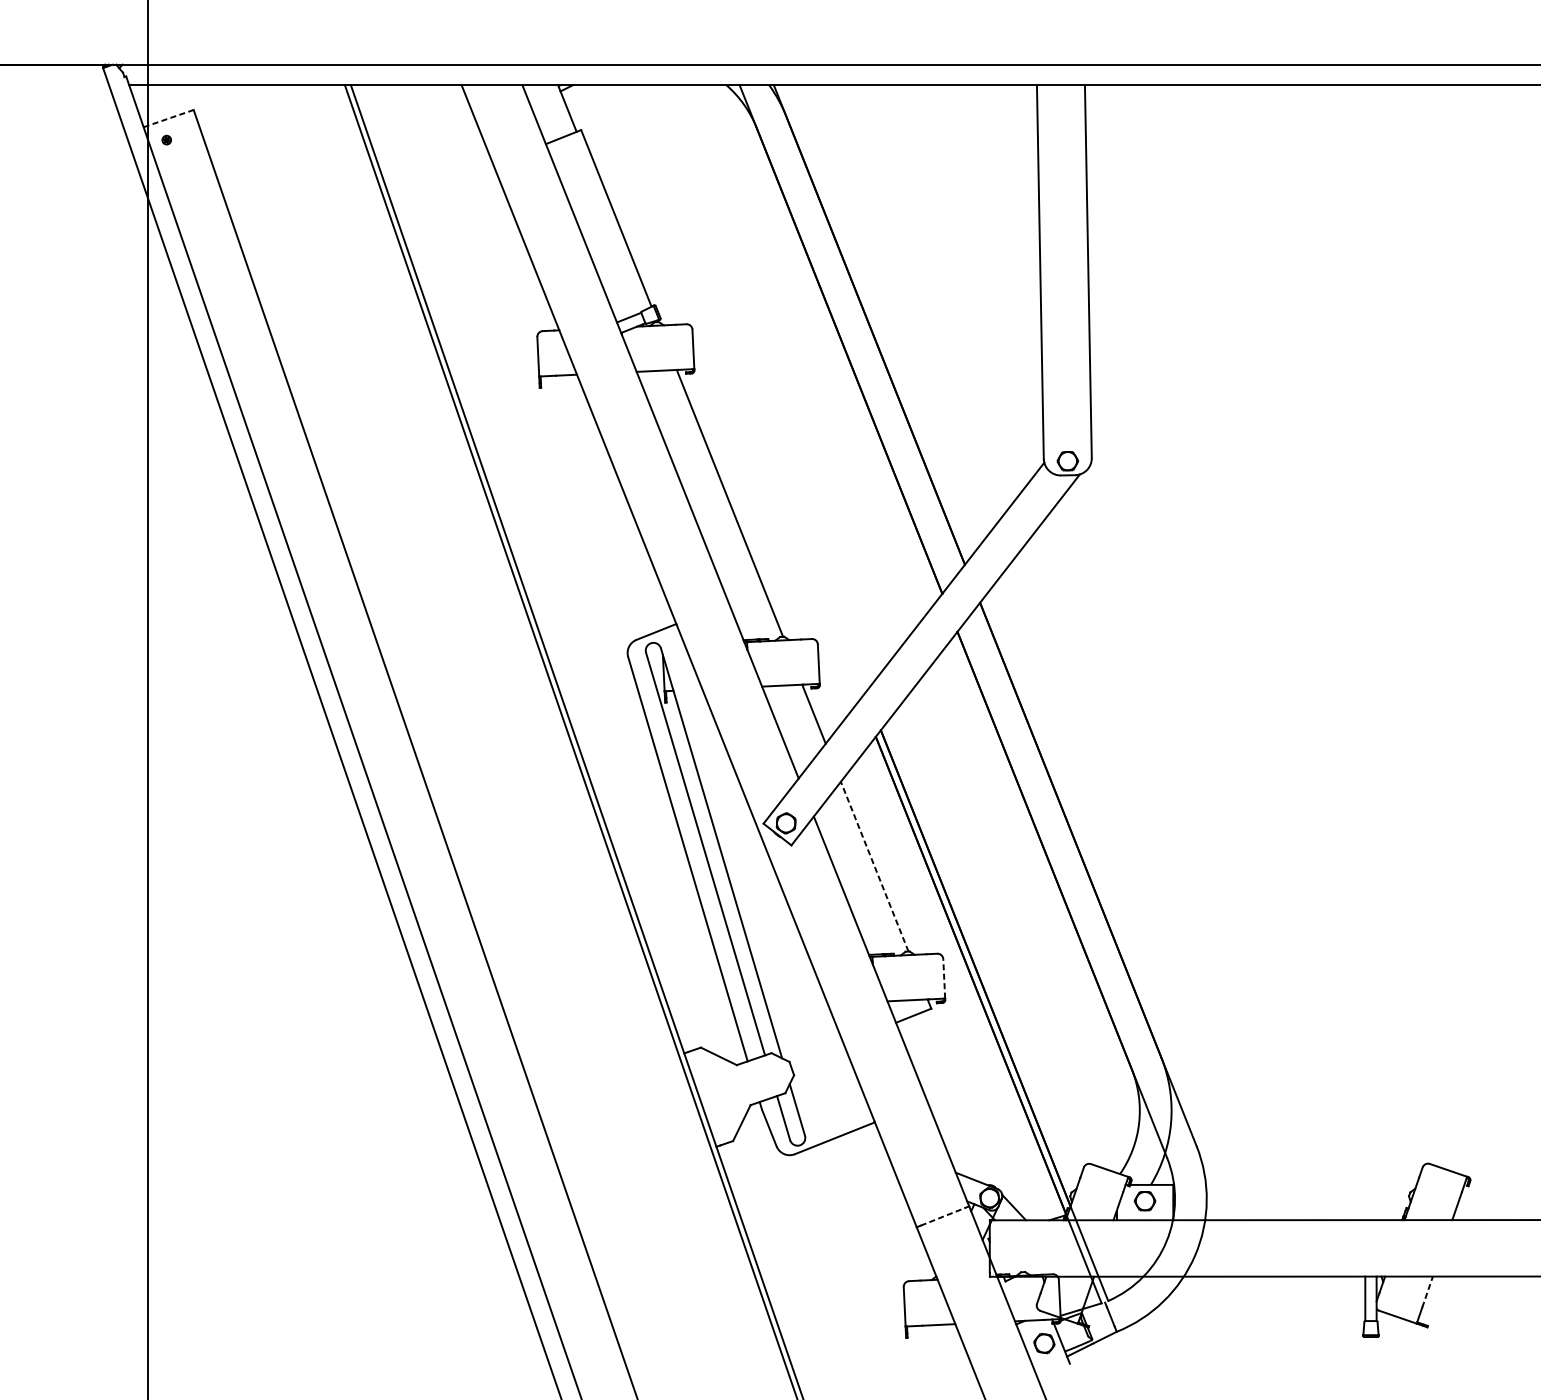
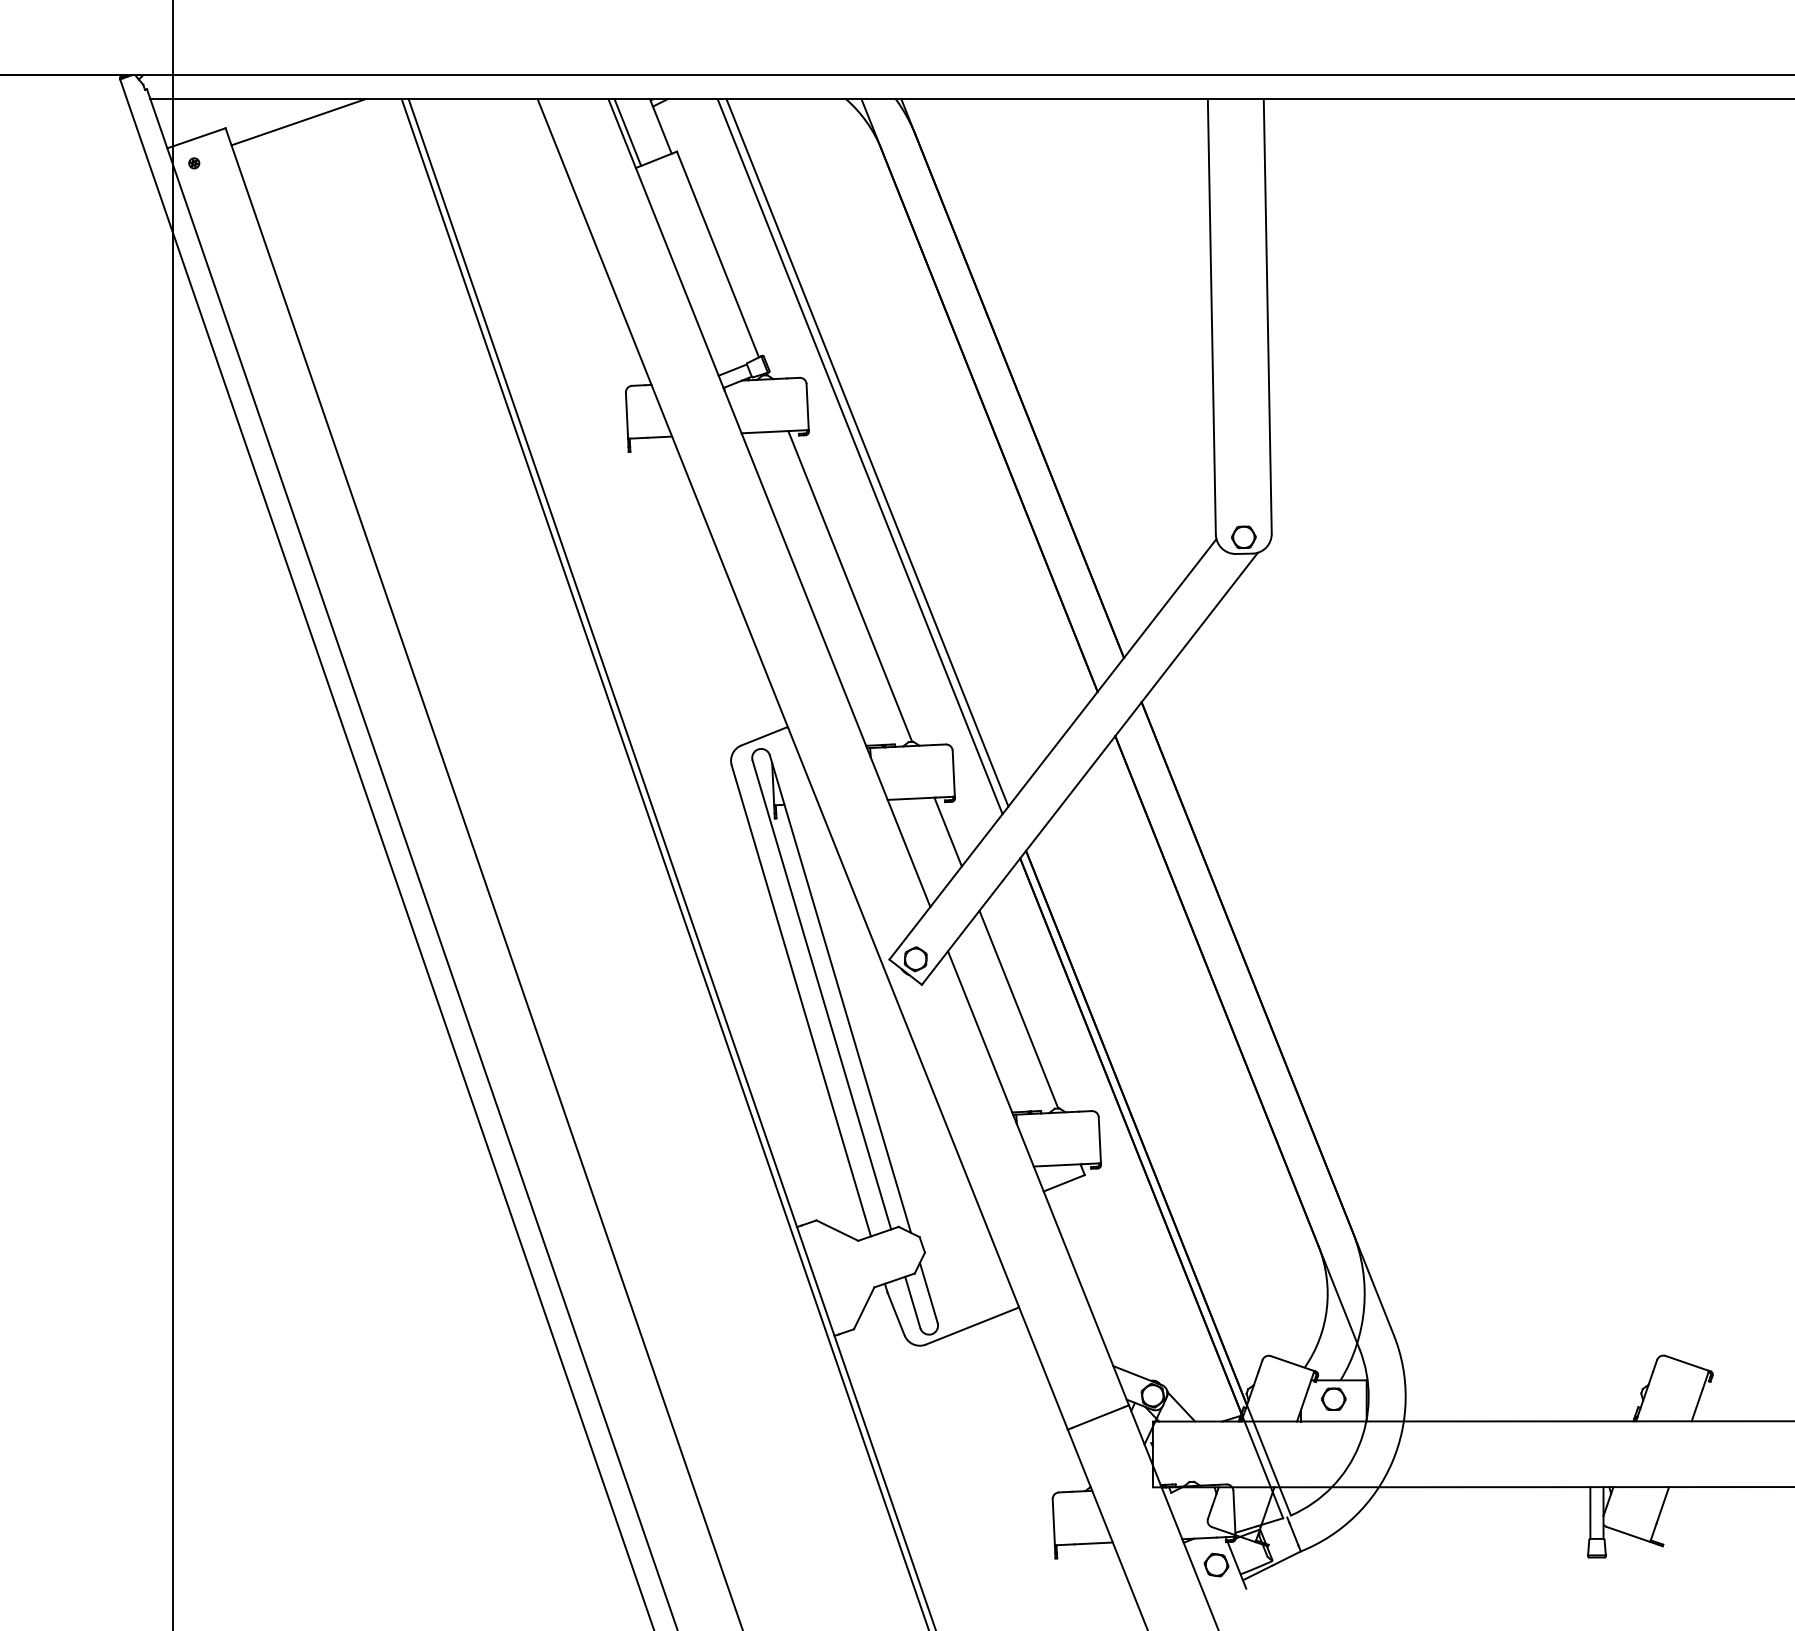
line: (256, 105) -> (298, 122), added
line: (538, 113) -> (627, 132), added
line: (168, 118) -> (196, 138), dashed -> solid
line: (744, 388) -> (867, 452), added
line: (737, 391) -> (859, 456), added
line: (874, 866) -> (1018, 1009), dashed -> solid
line: (943, 978) -> (1099, 1139), dashed -> solid
line: (943, 1216) -> (1098, 1417), dashed -> solid
line: (1428, 1291) -> (1663, 1504), dashed -> solid

